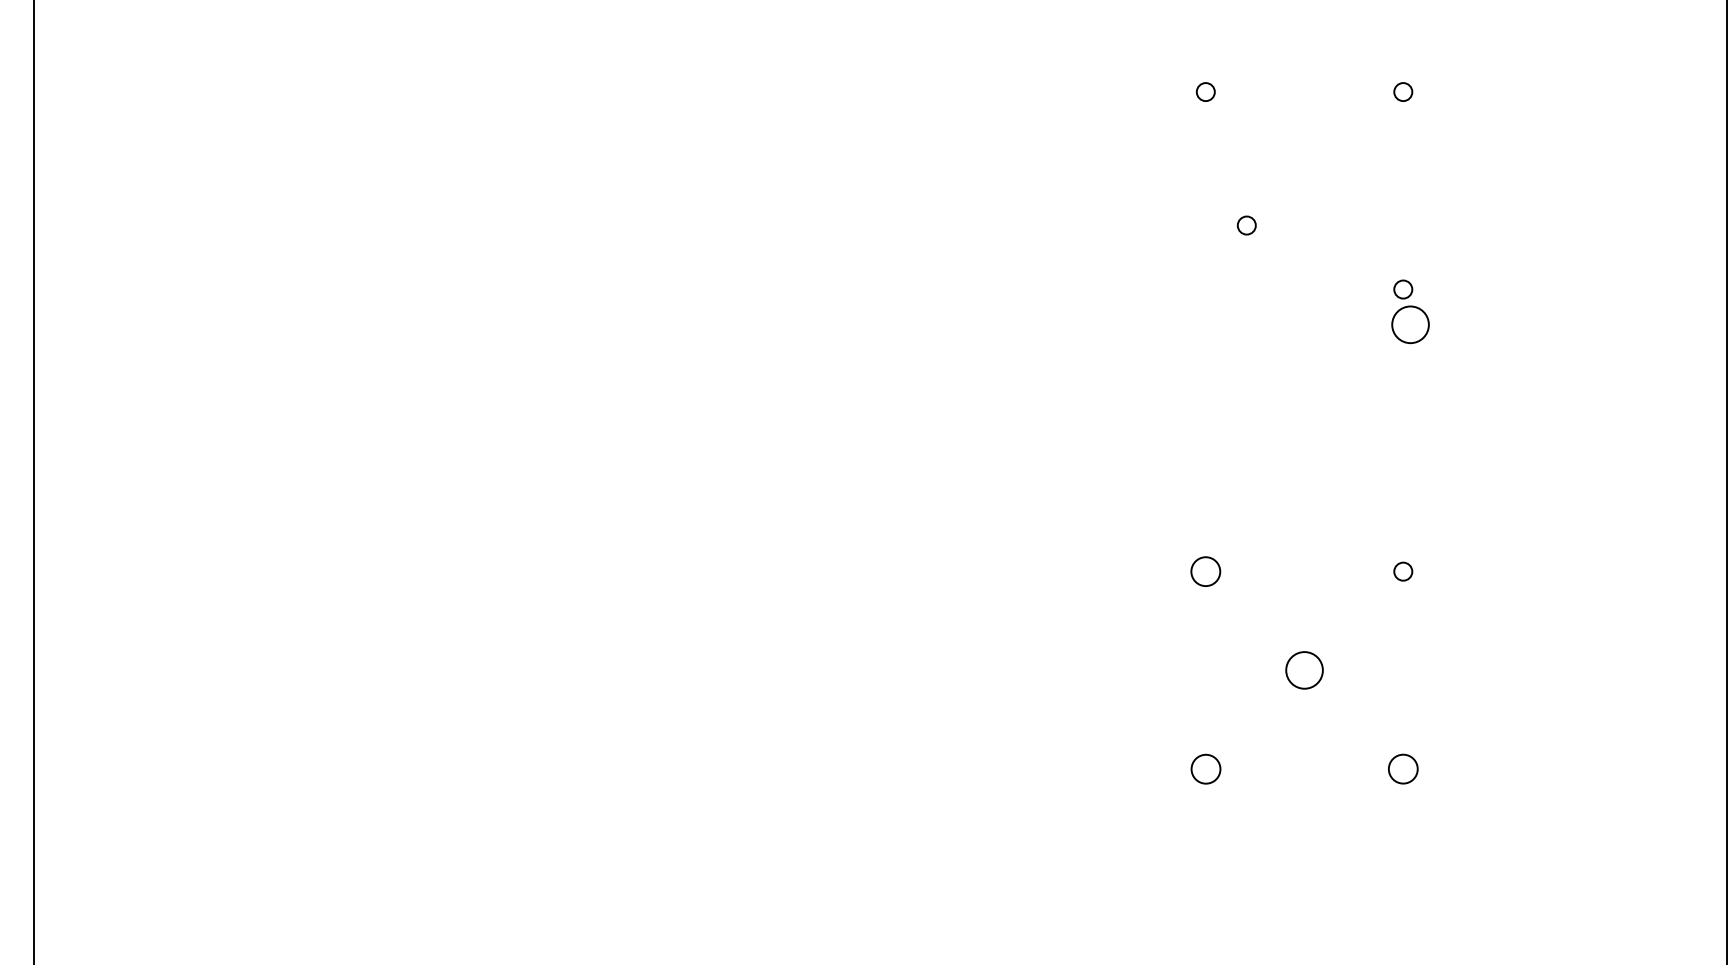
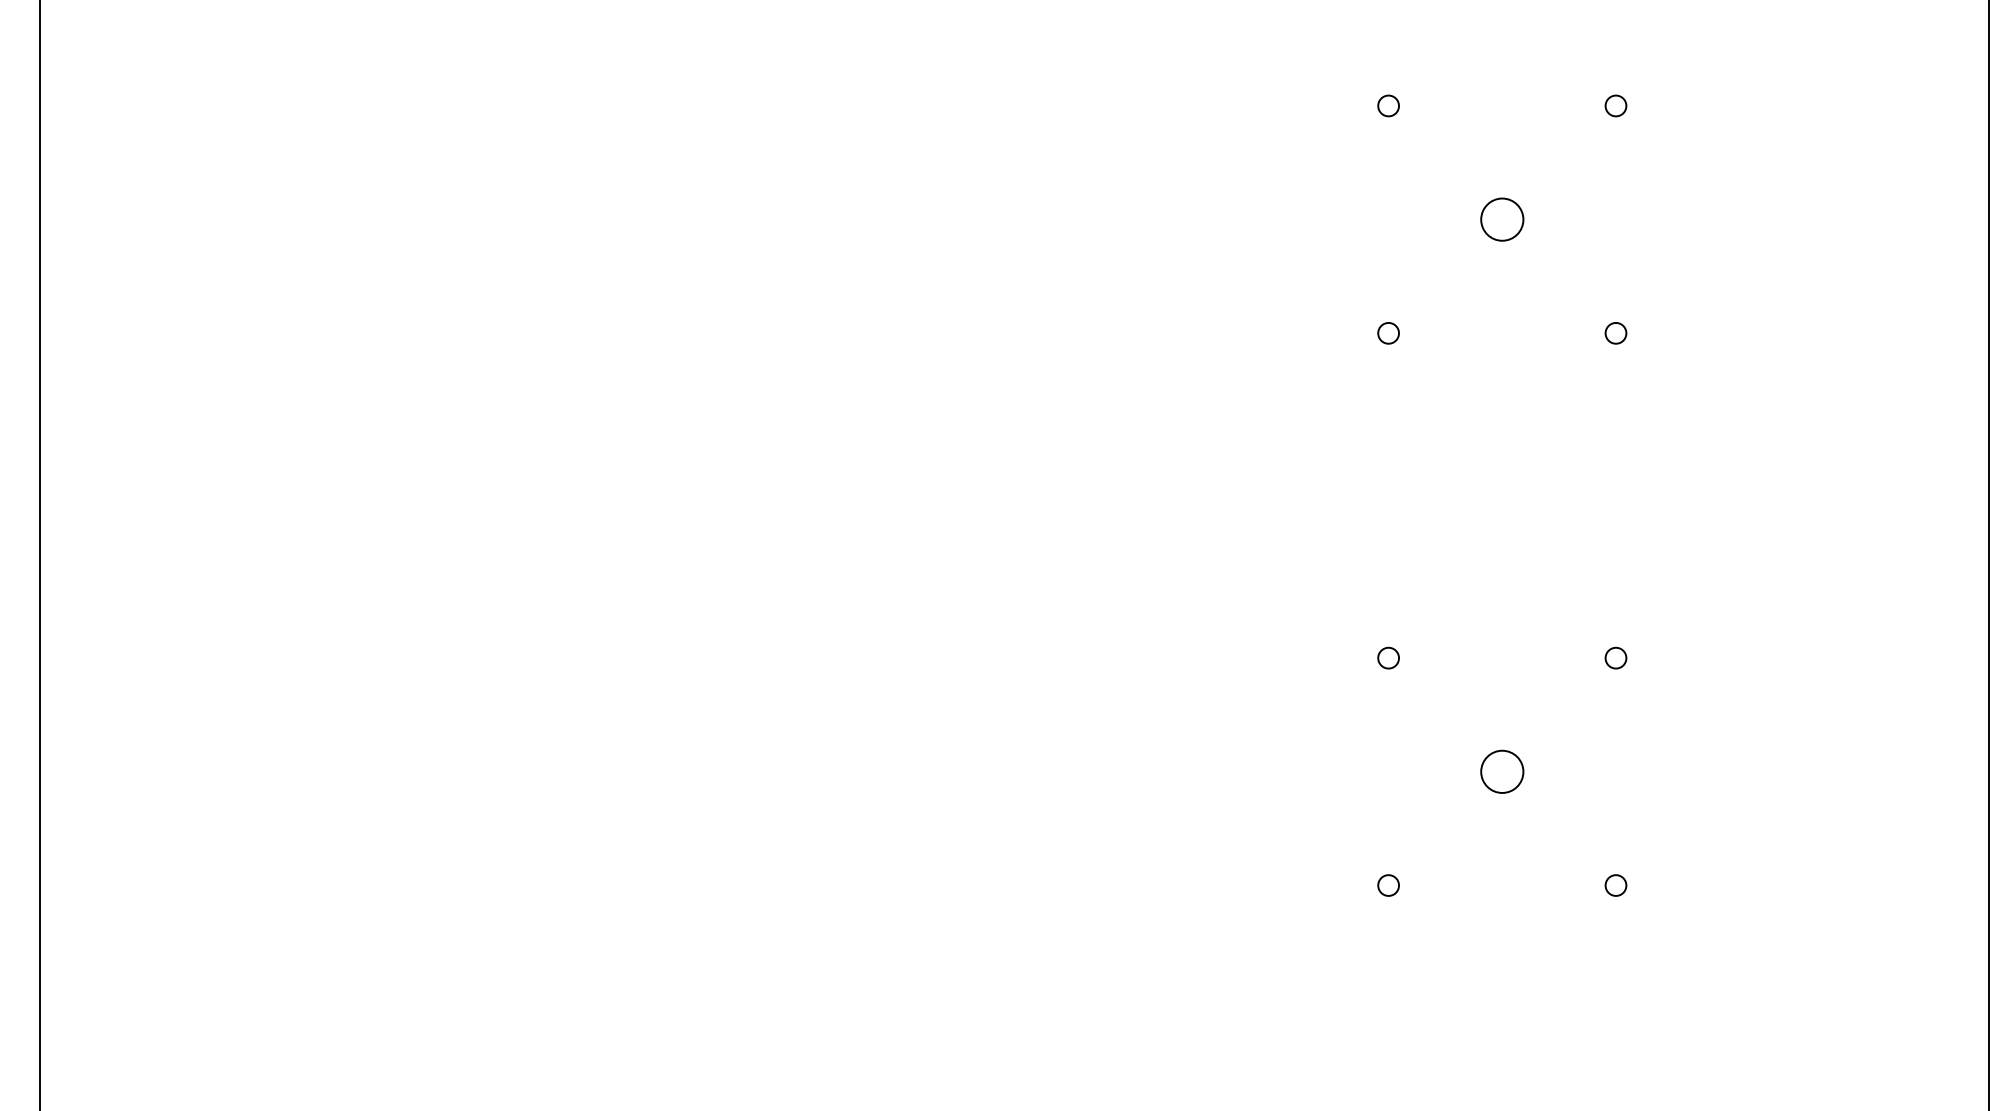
circle: (1246, 225) -> (1388, 333), moved
circle: (1410, 324) -> (1502, 219), moved
circle: (1205, 571) -> (1388, 657), size x0.62
circle: (1205, 768) -> (1388, 884), size x0.62
circle: (1403, 769) -> (1616, 885), size x0.62

